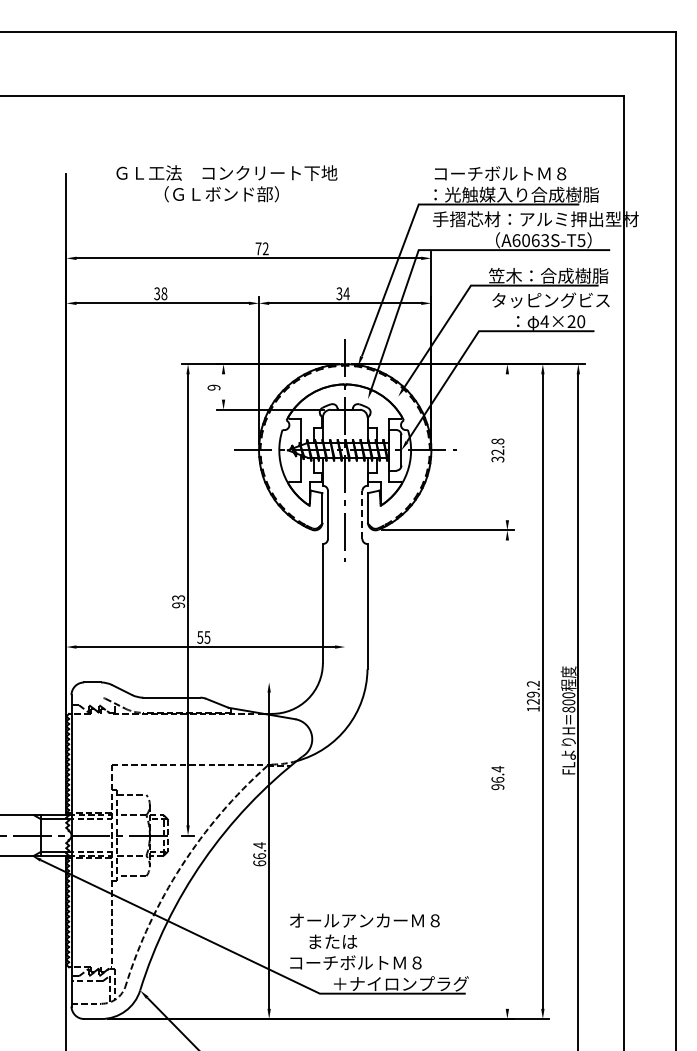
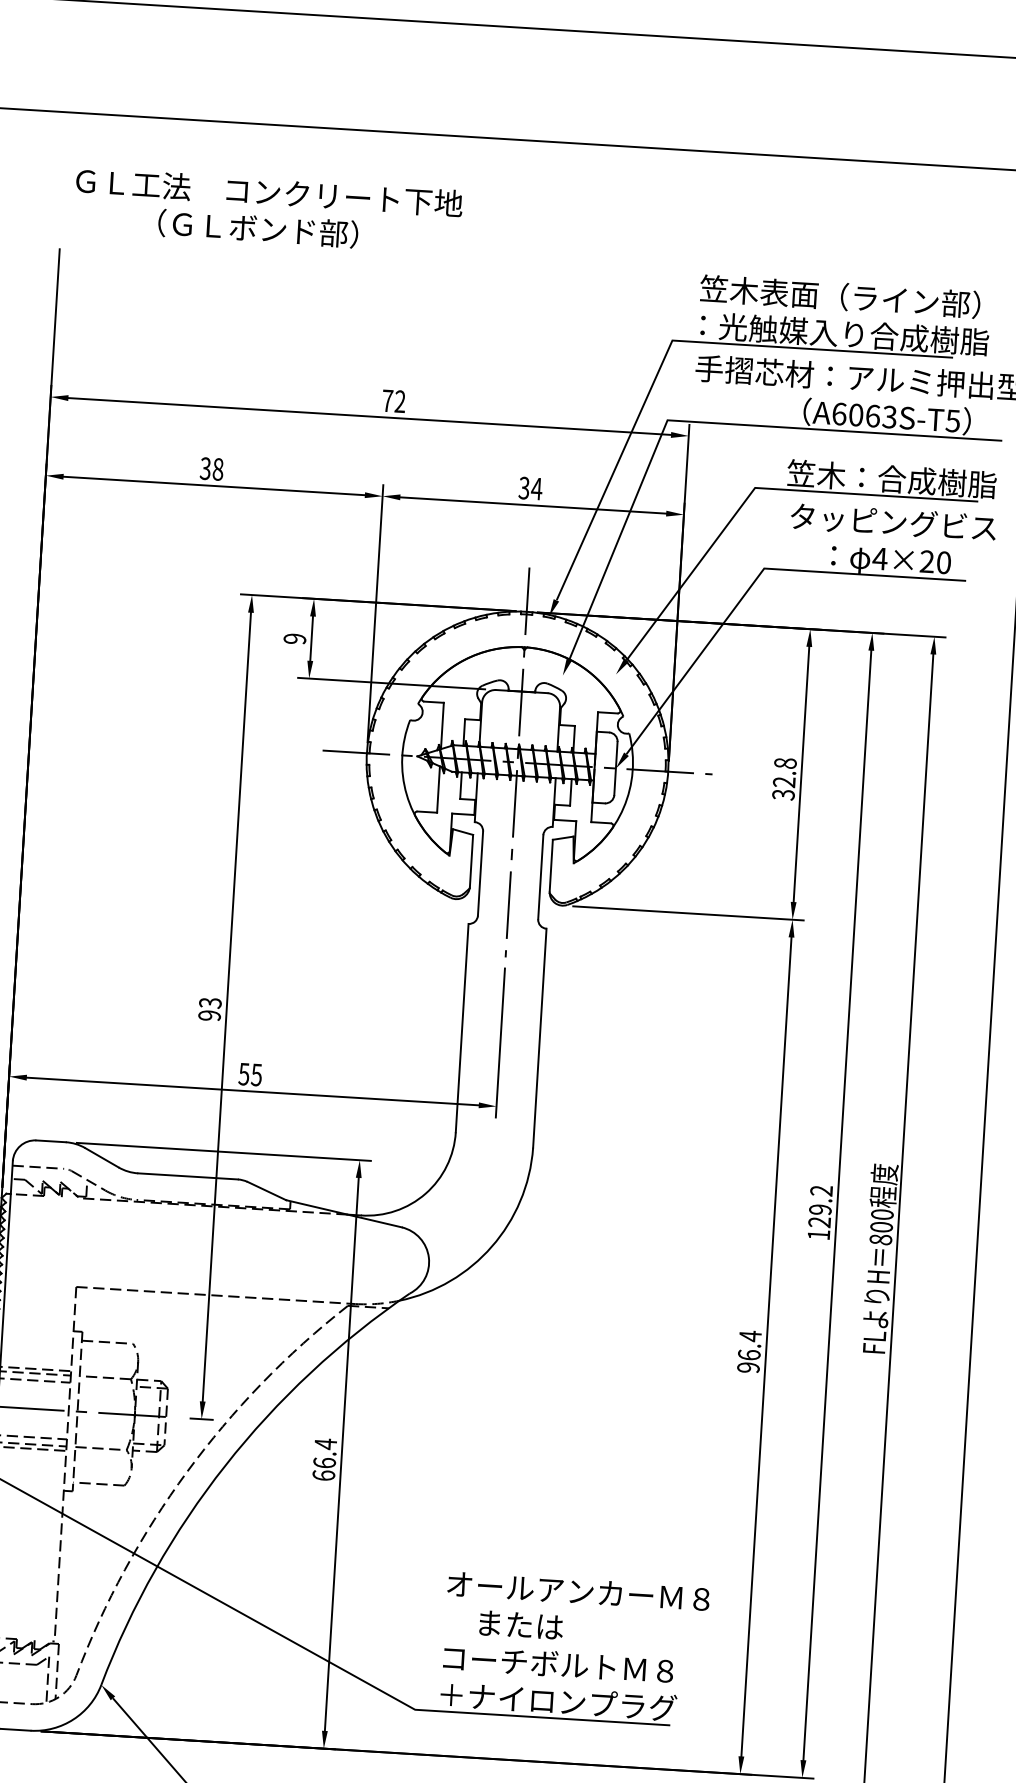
text: (512, 173) -> (839, 296), コーチボルトＭ８ -> 笠木表面（ライン部）
text: (226, 183) -> (267, 210), moved
line: (223, 386) -> (311, 637), added
line: (507, 447) -> (801, 774), added
line: (362, 514) -> (540, 876), dashed -> solid
line: (345, 610) -> (500, 1042), added
line: (191, 682) -> (223, 1151), added
line: (86, 697) -> (38, 1166), added
line: (507, 774) -> (766, 1346), added
text: (364, 941) -> (575, 1628), moved

